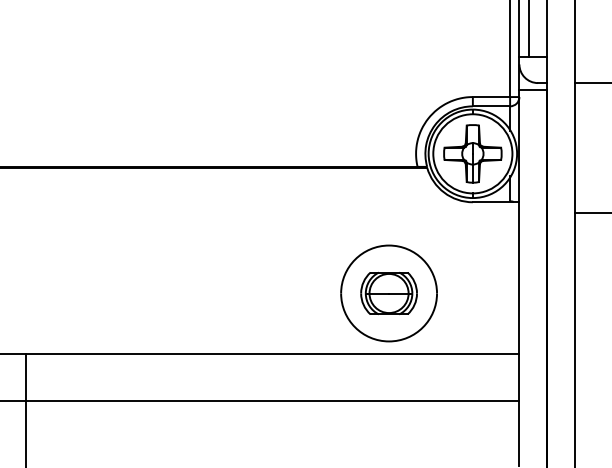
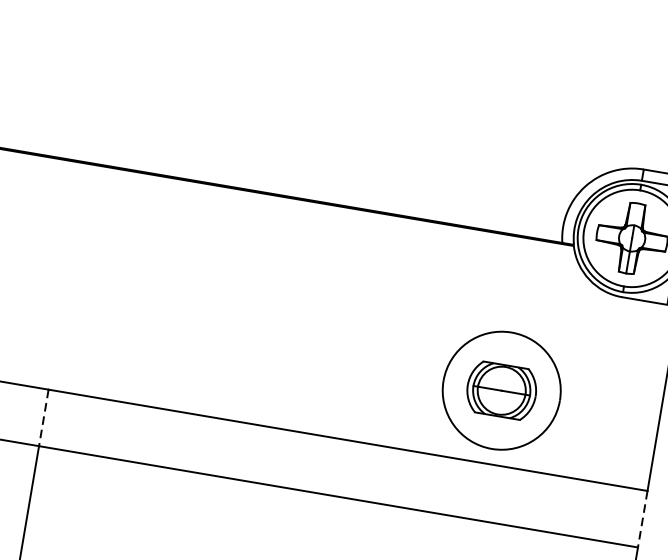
line: (25, 377) -> (43, 418), solid -> dashed
line: (519, 377) -> (642, 519), solid -> dashed

